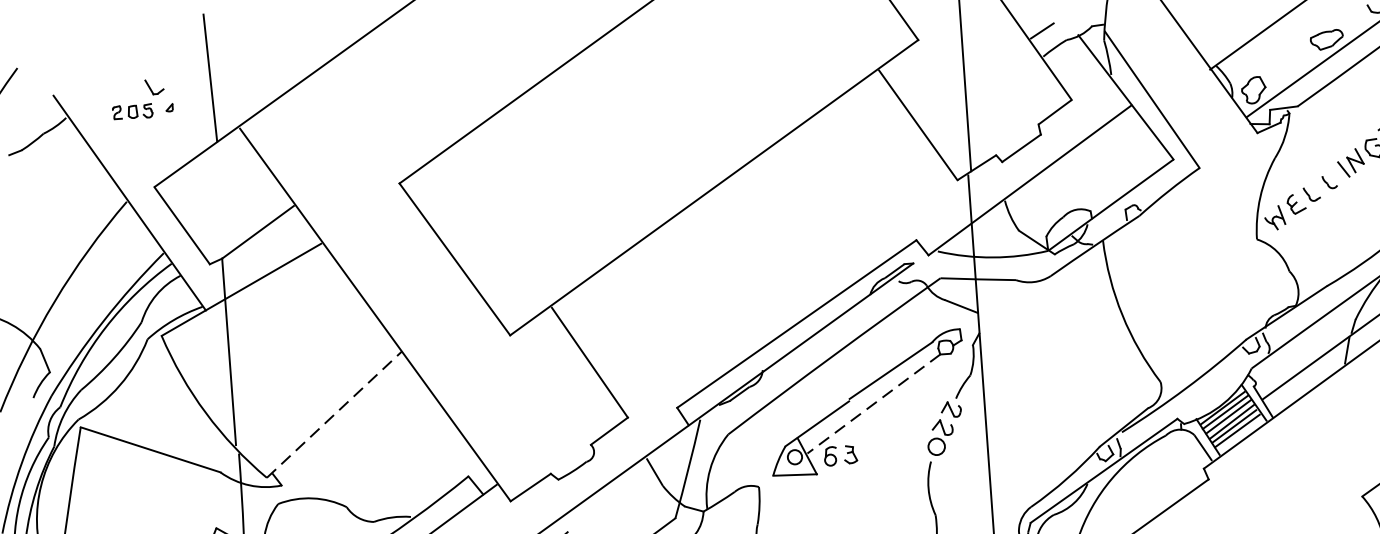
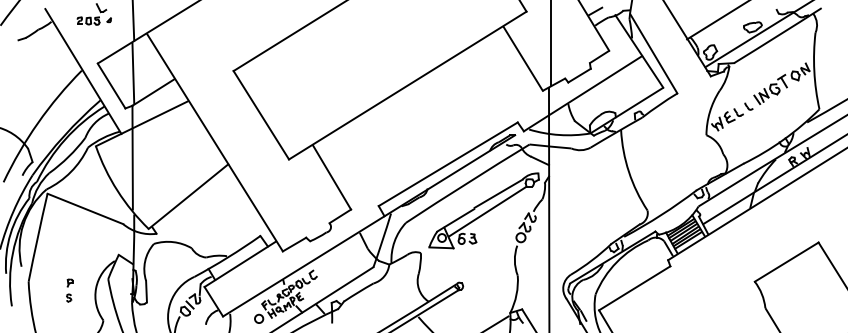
line: (219, 200) -> (133, 73), added
line: (873, 403) -> (487, 211), dashed -> solid
line: (334, 414) -> (188, 196), dashed -> solid

